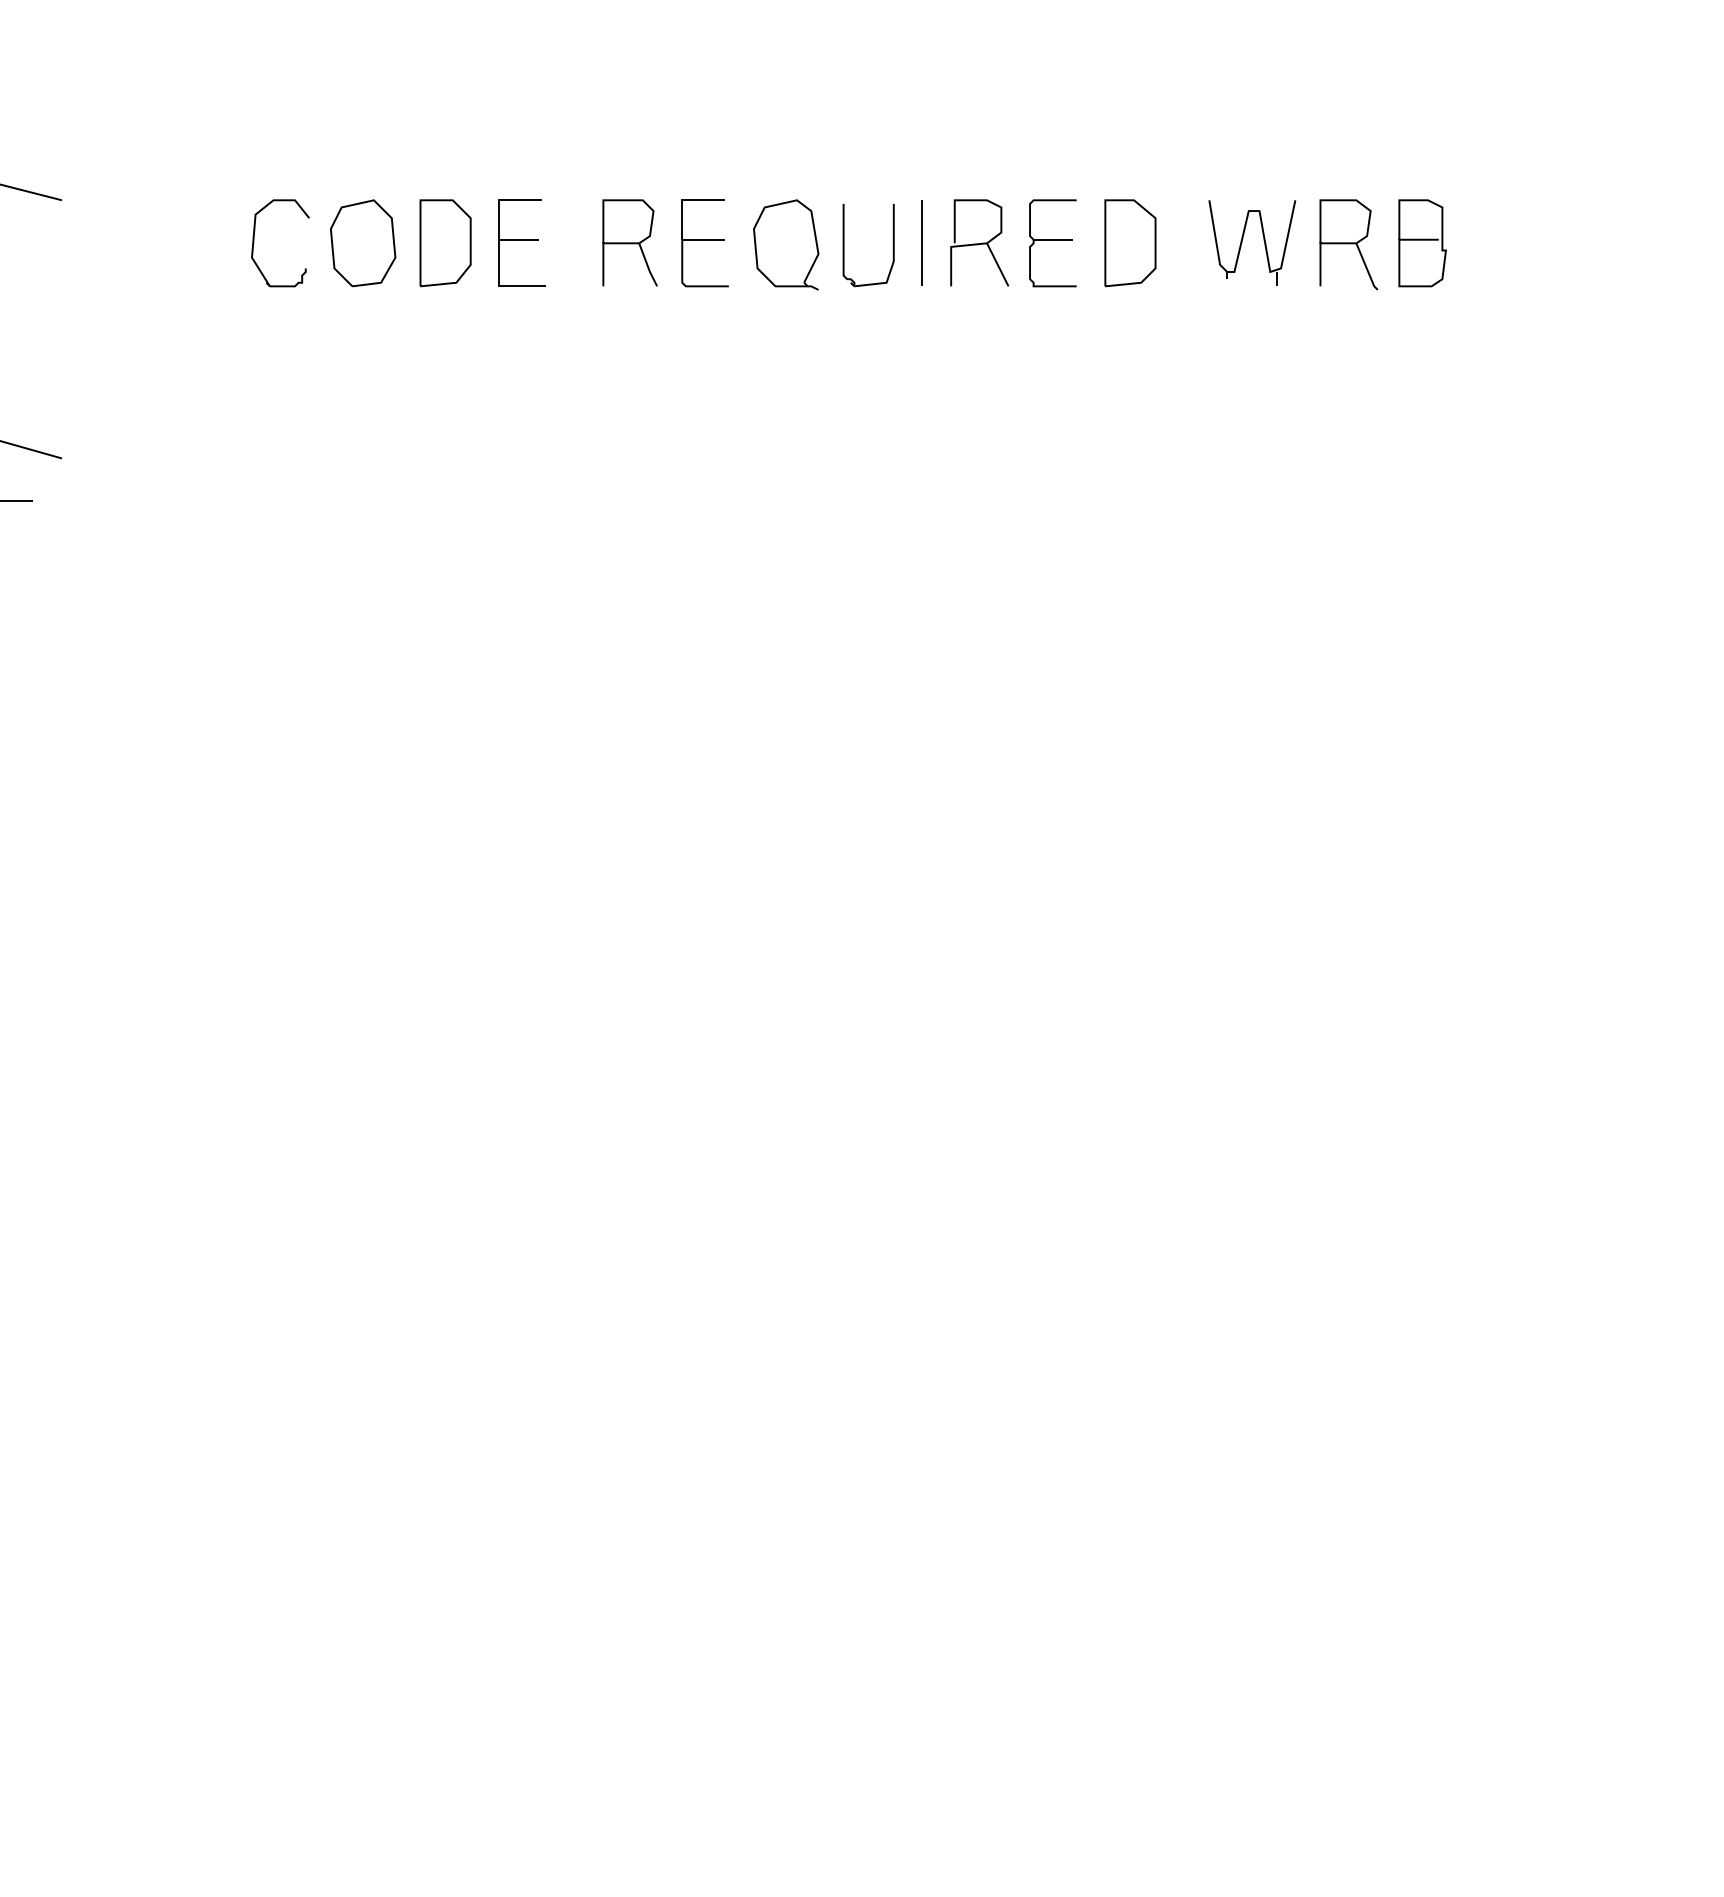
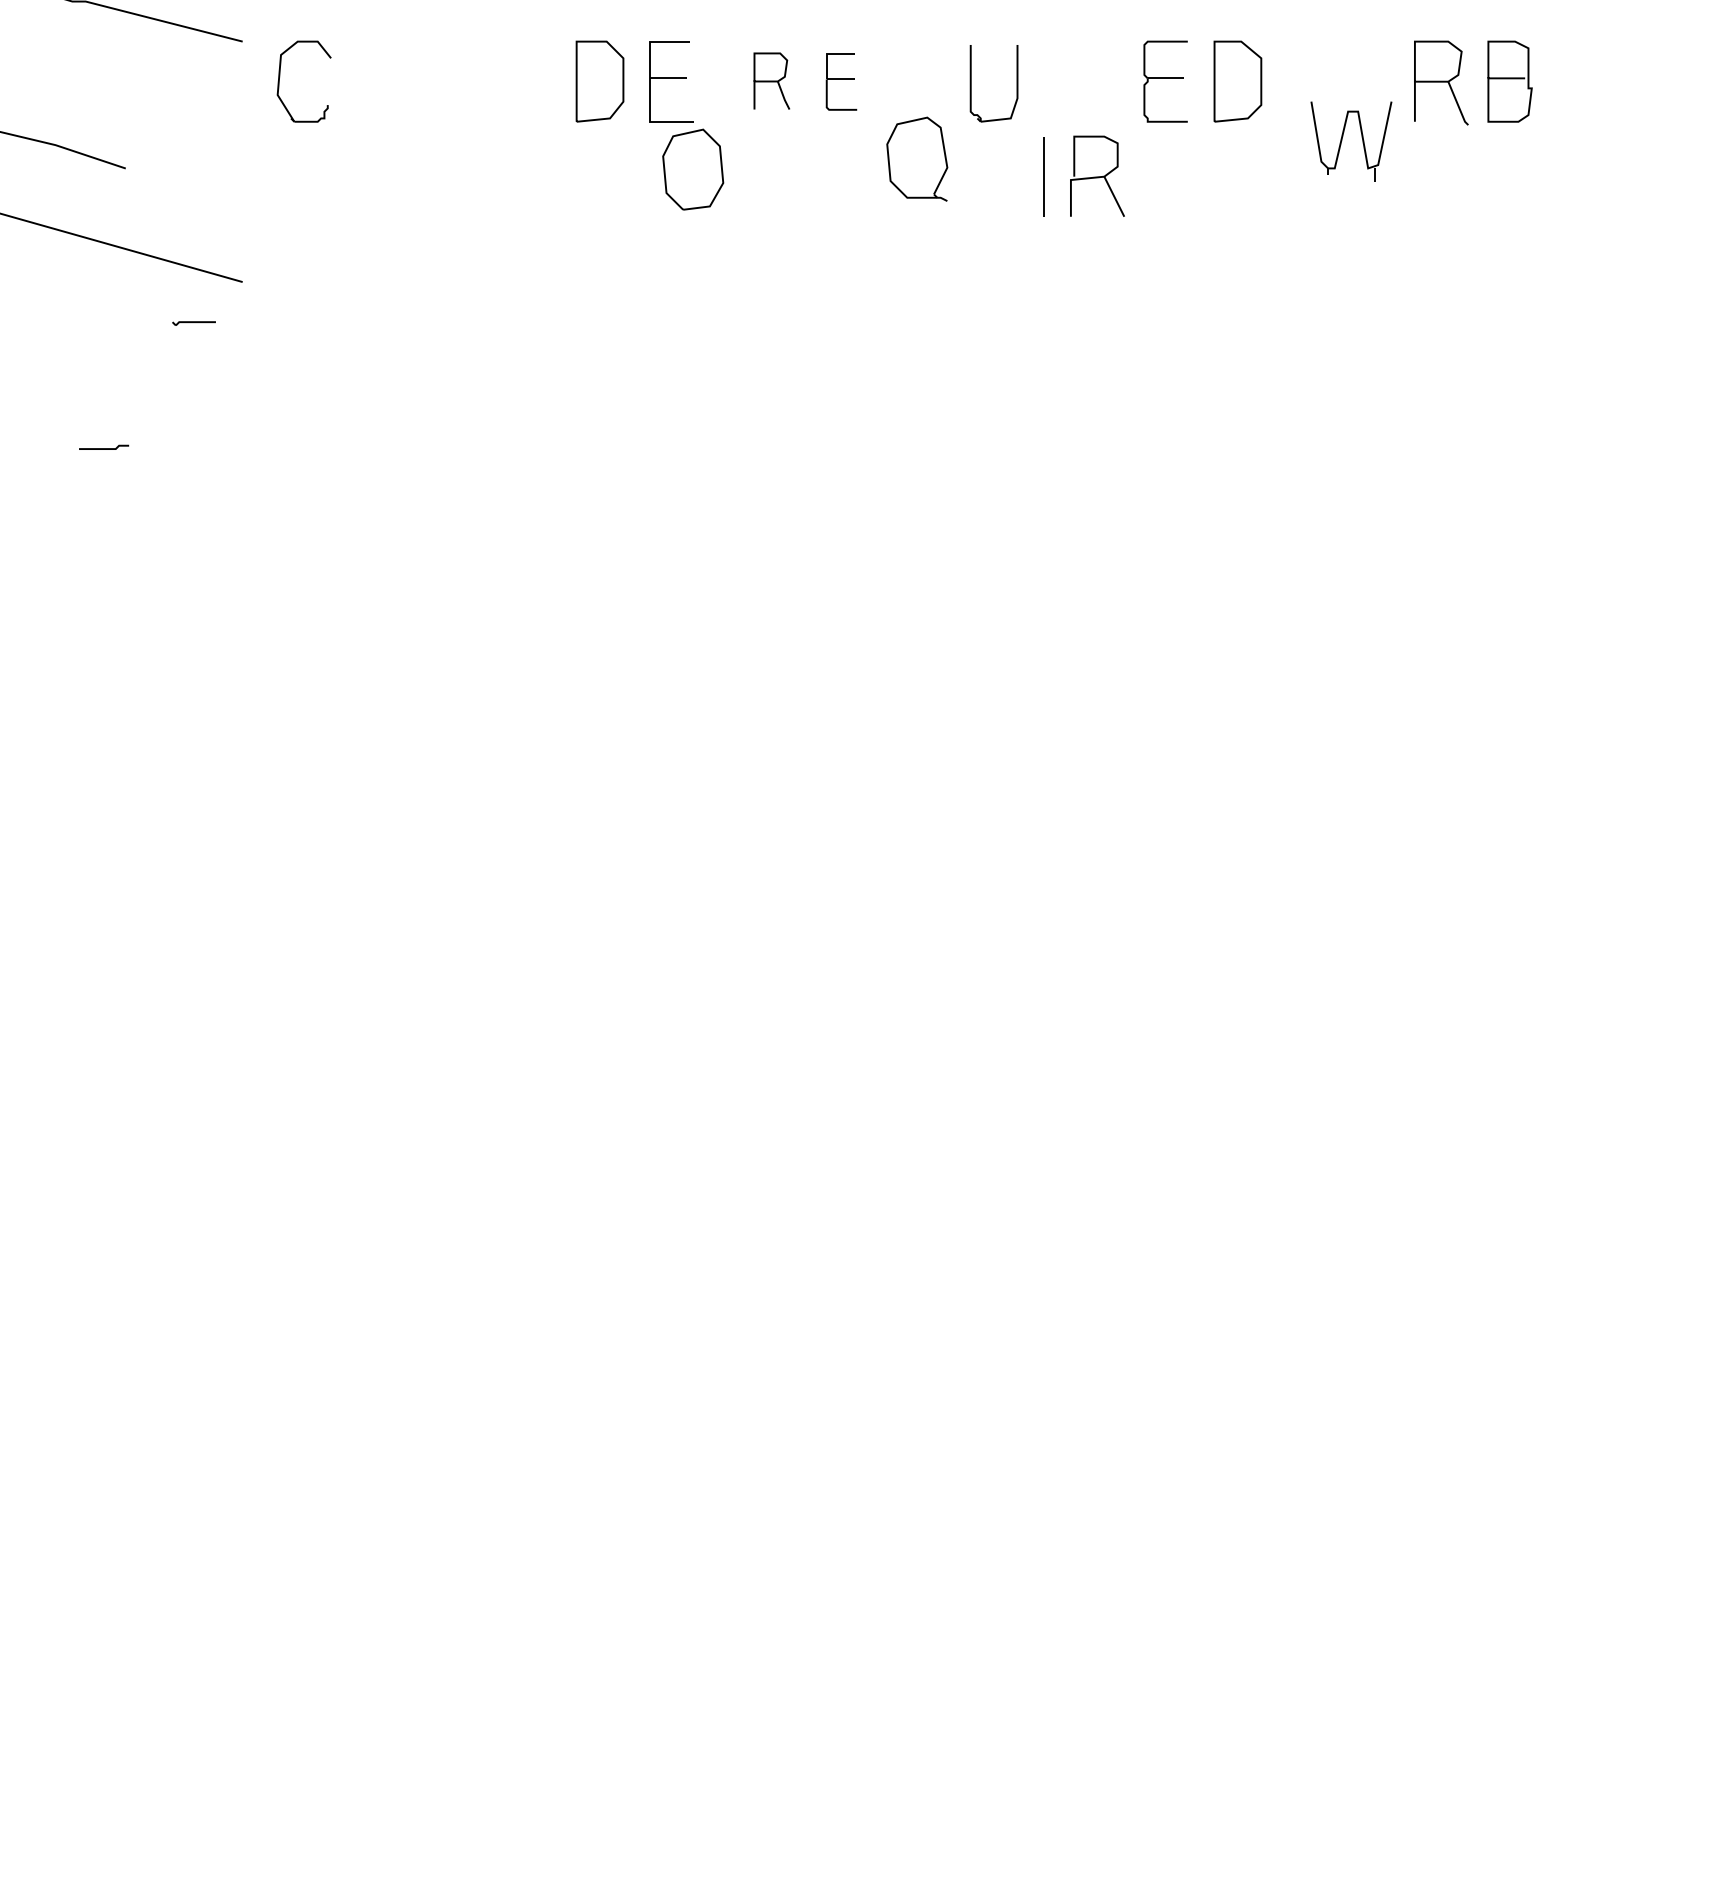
part: (255, 237) -> (280, 76), moved
part: (629, 242) -> (771, 80), size x0.7
part: (979, 242) -> (1097, 175), moved
part: (1242, 242) -> (1342, 140), moved
part: (363, 243) -> (693, 169), moved
part: (704, 243) -> (841, 81), size x0.7
line: (921, 243) -> (1043, 176), moved
part: (786, 244) -> (917, 158), moved

